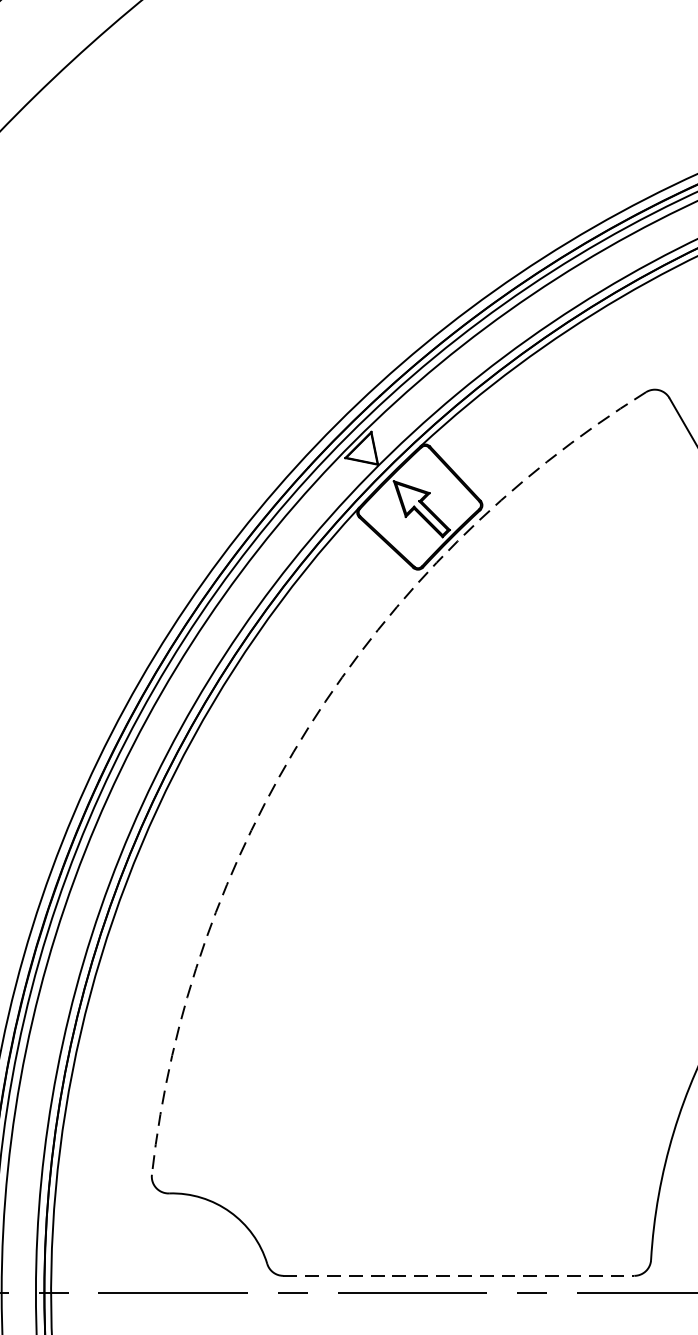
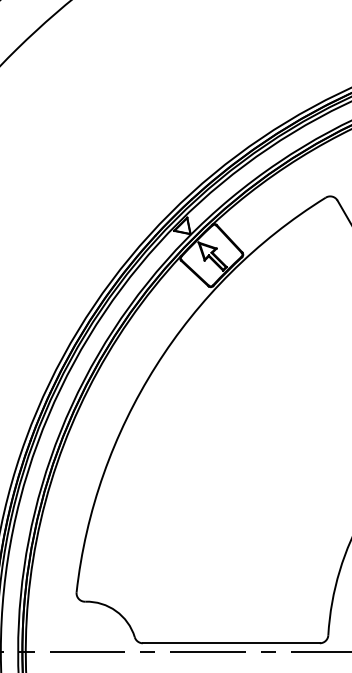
arc: (308, 726) -> (155, 366), dashed -> solid
line: (459, 1276) -> (231, 643), dashed -> solid

